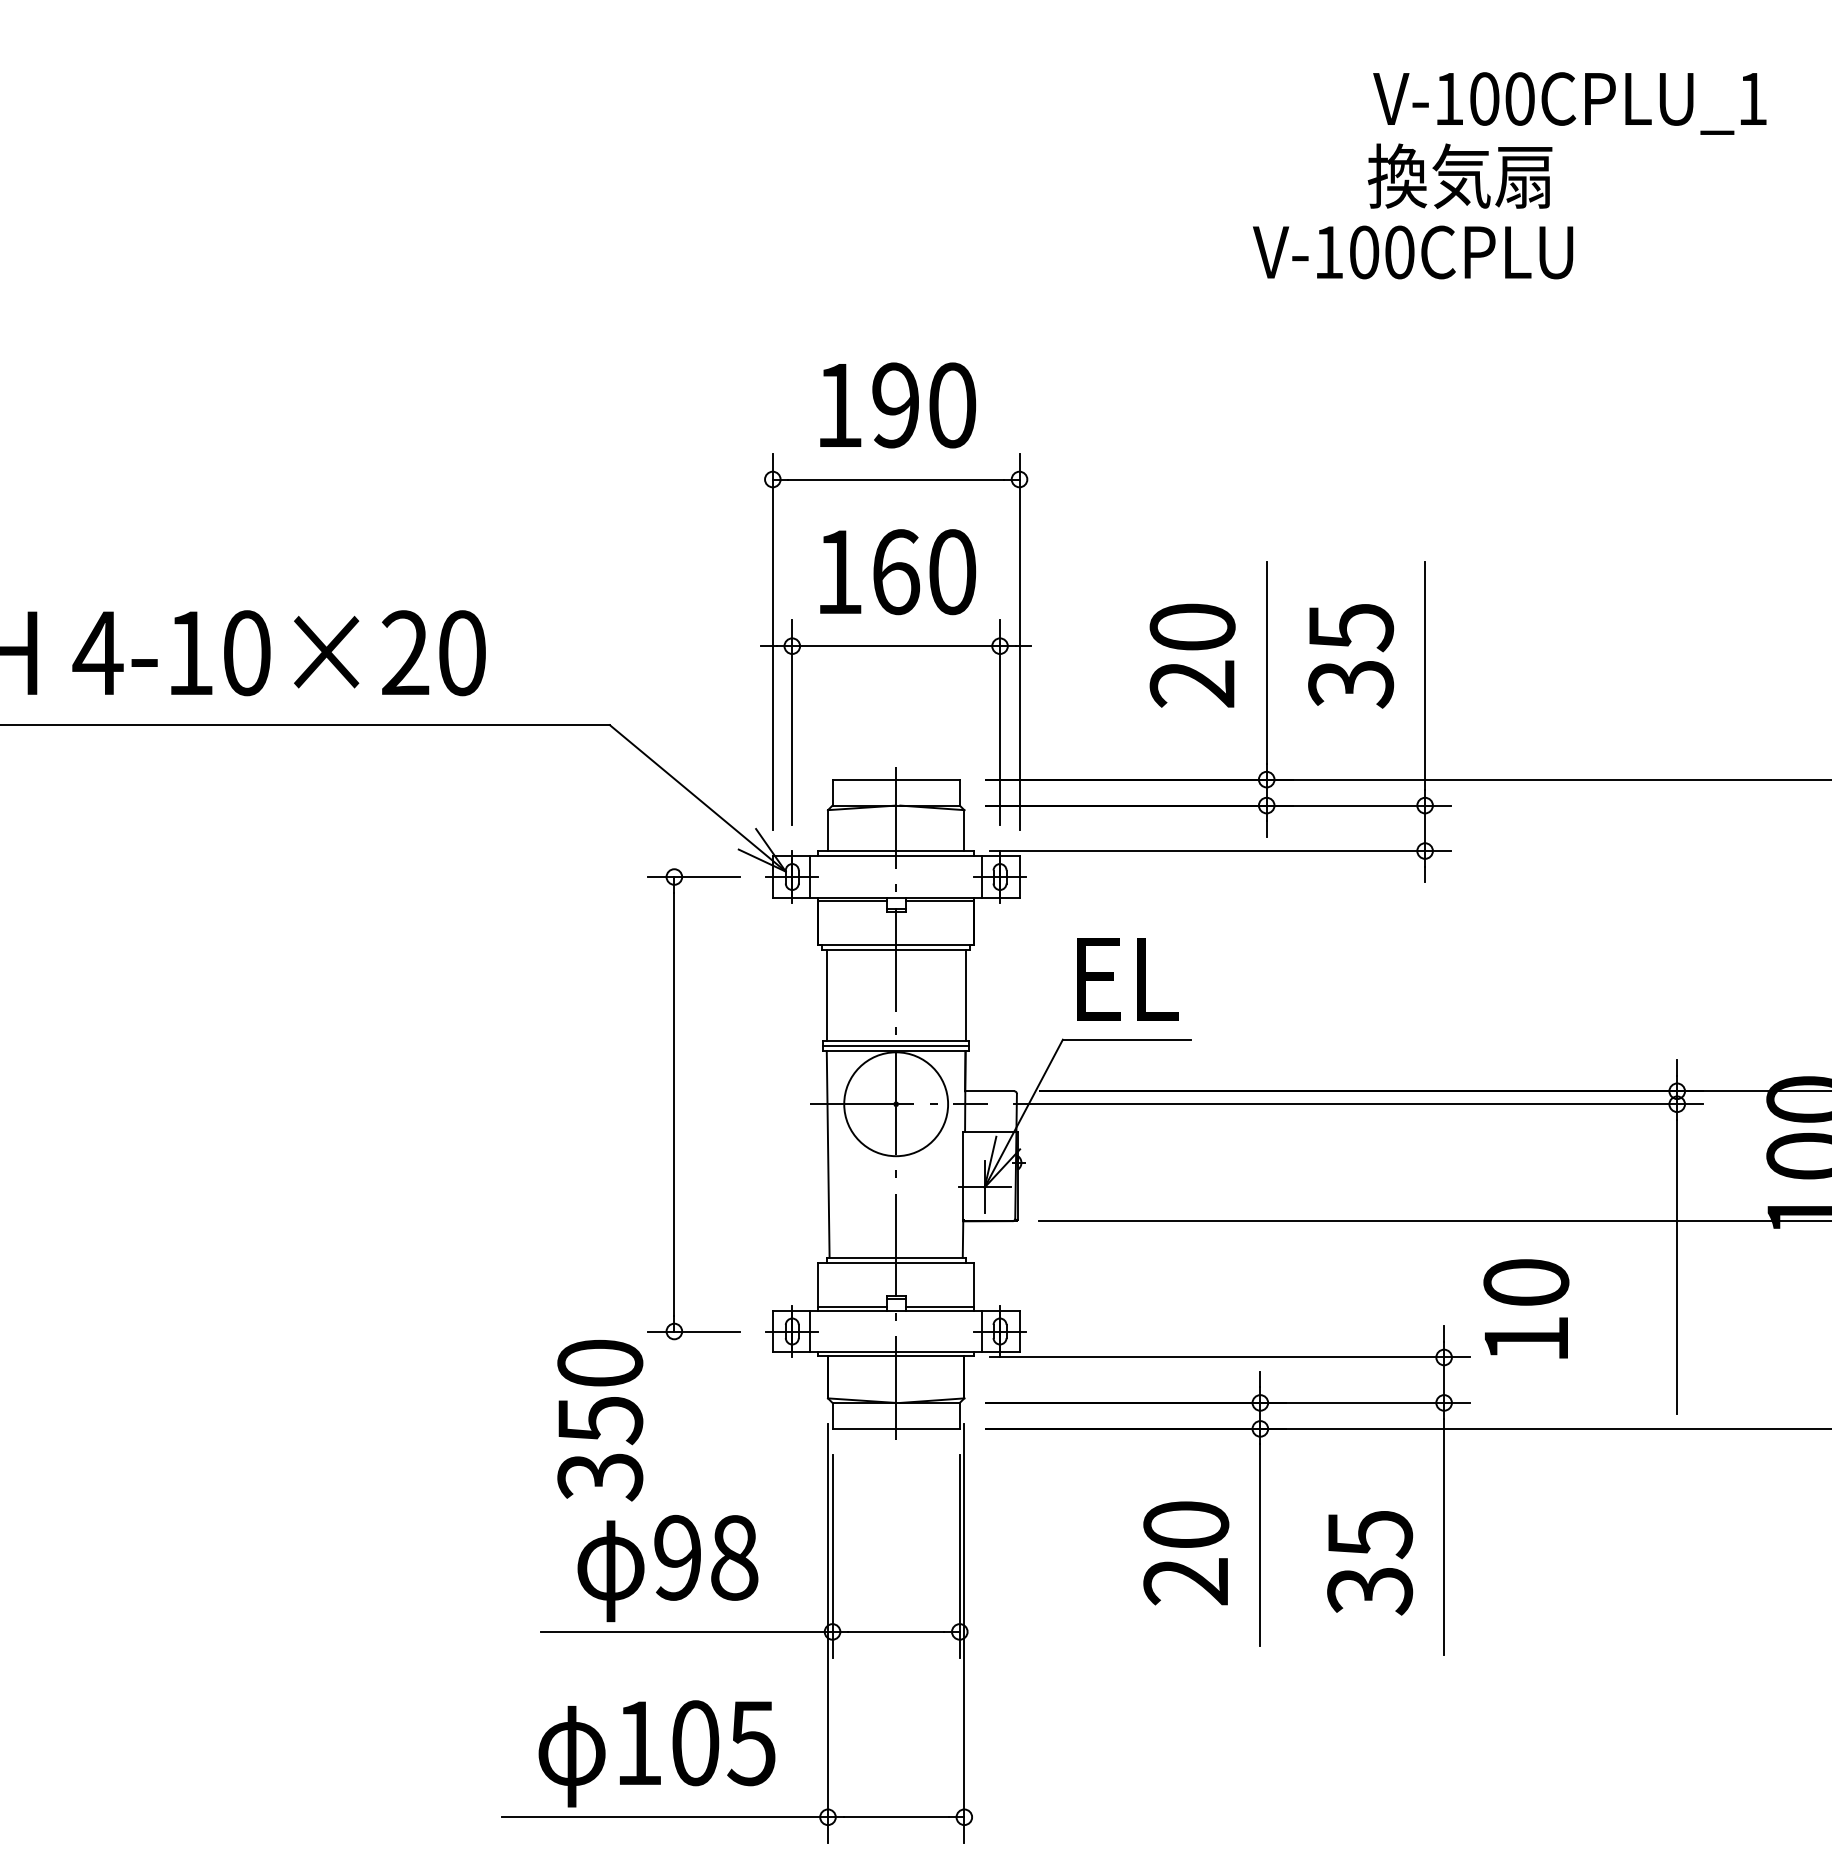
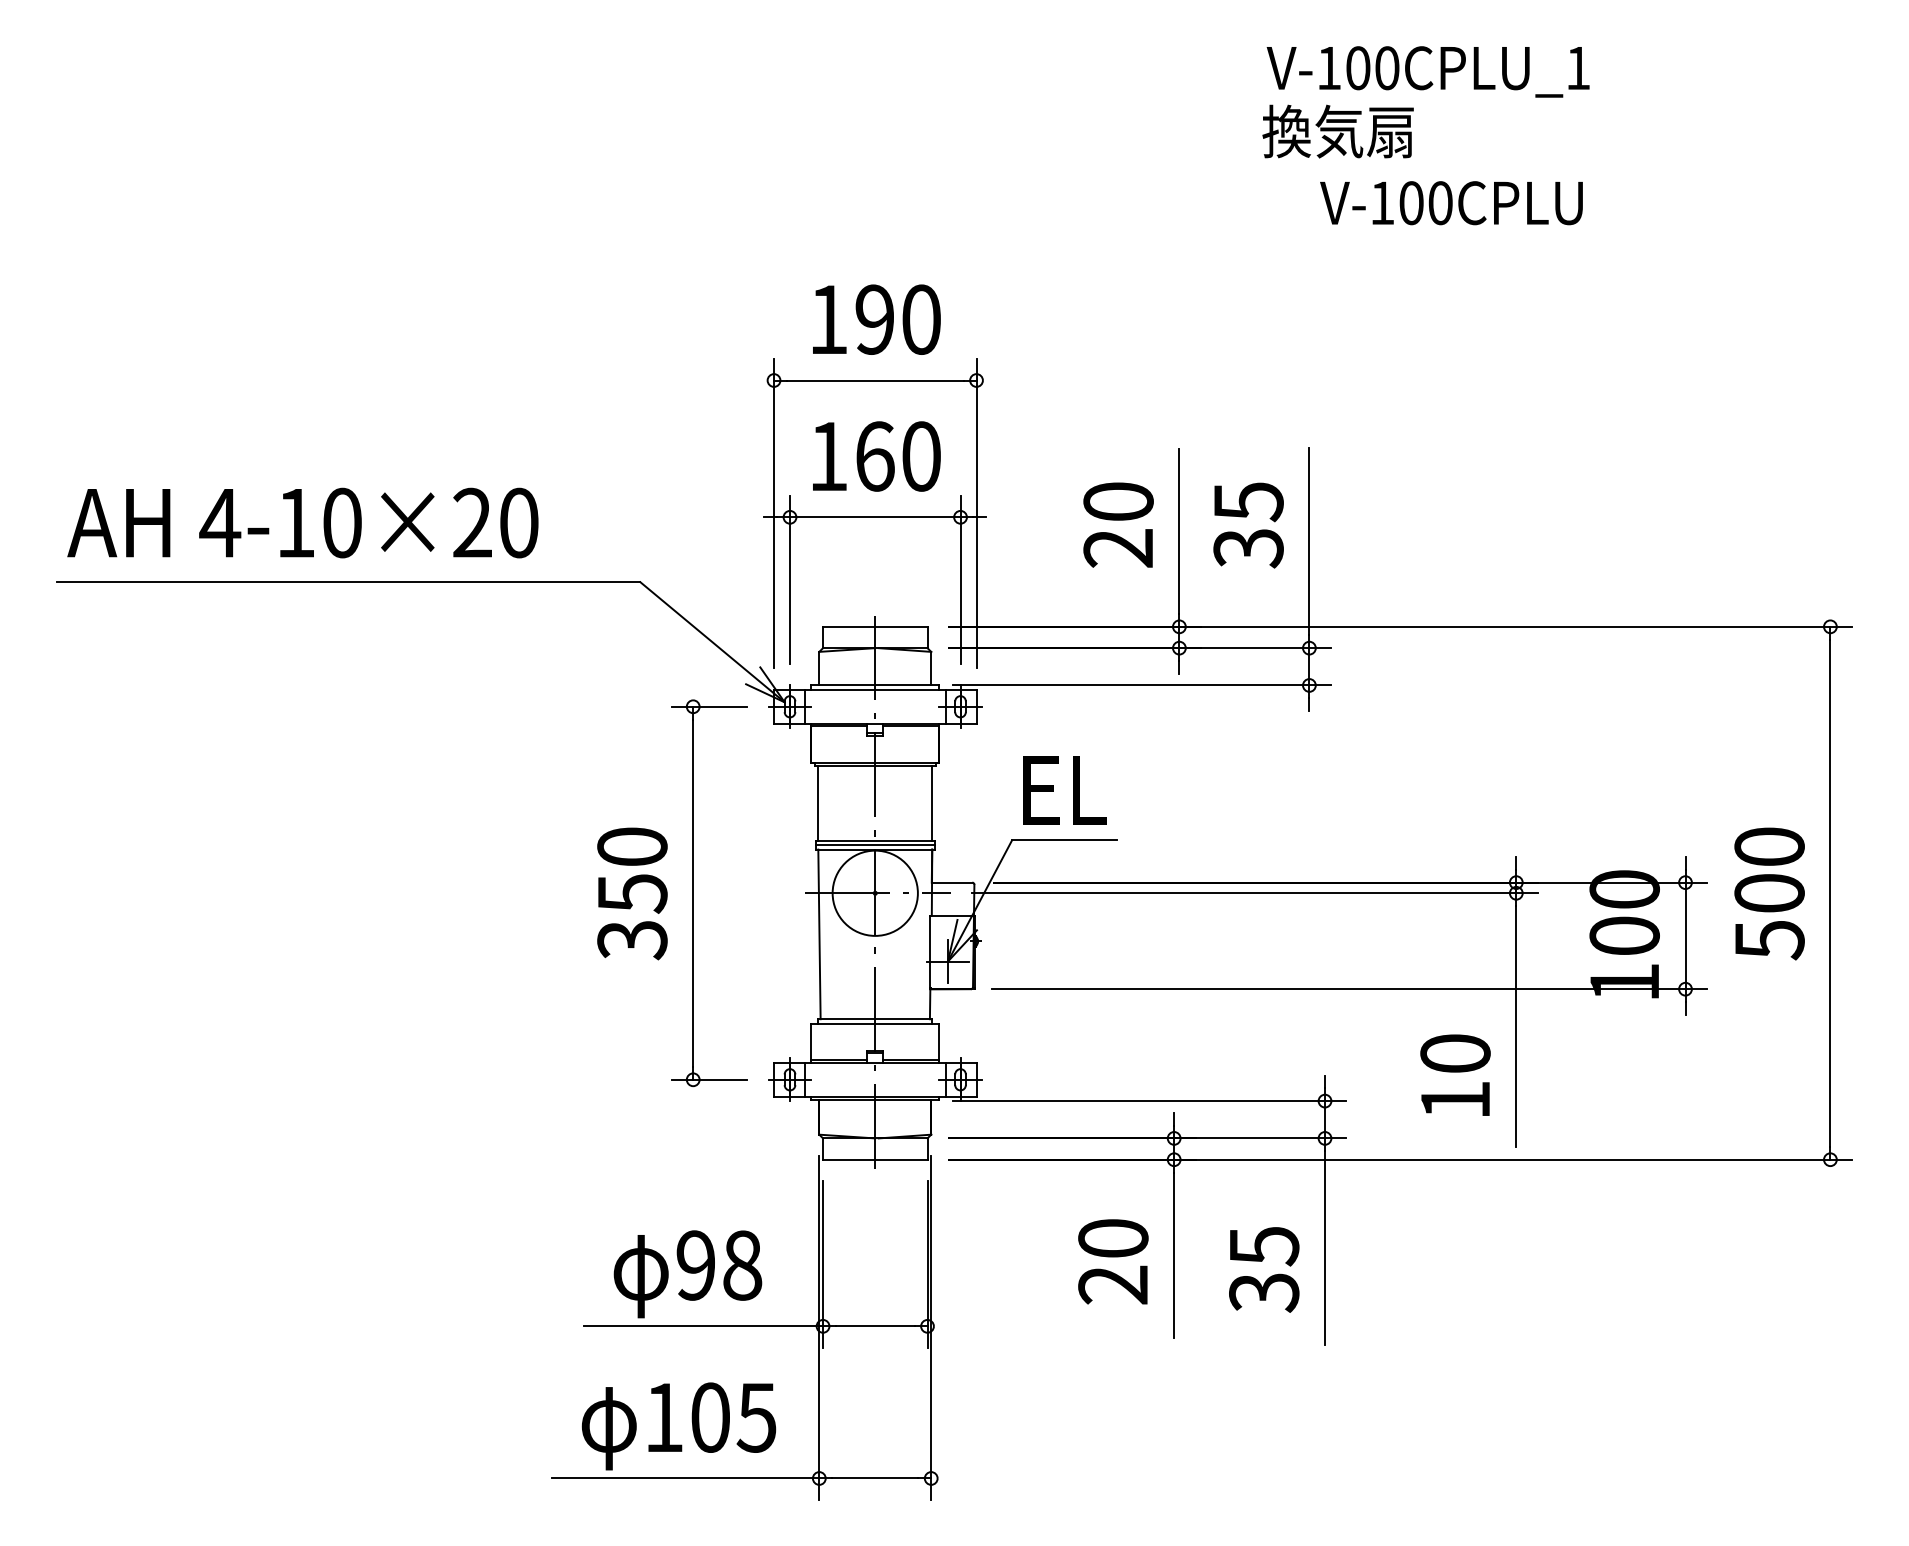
text: (1413, 252) -> (1451, 203), moved
text: (1526, 1308) -> (1455, 1074), moved
text: (600, 1420) -> (632, 893), moved

